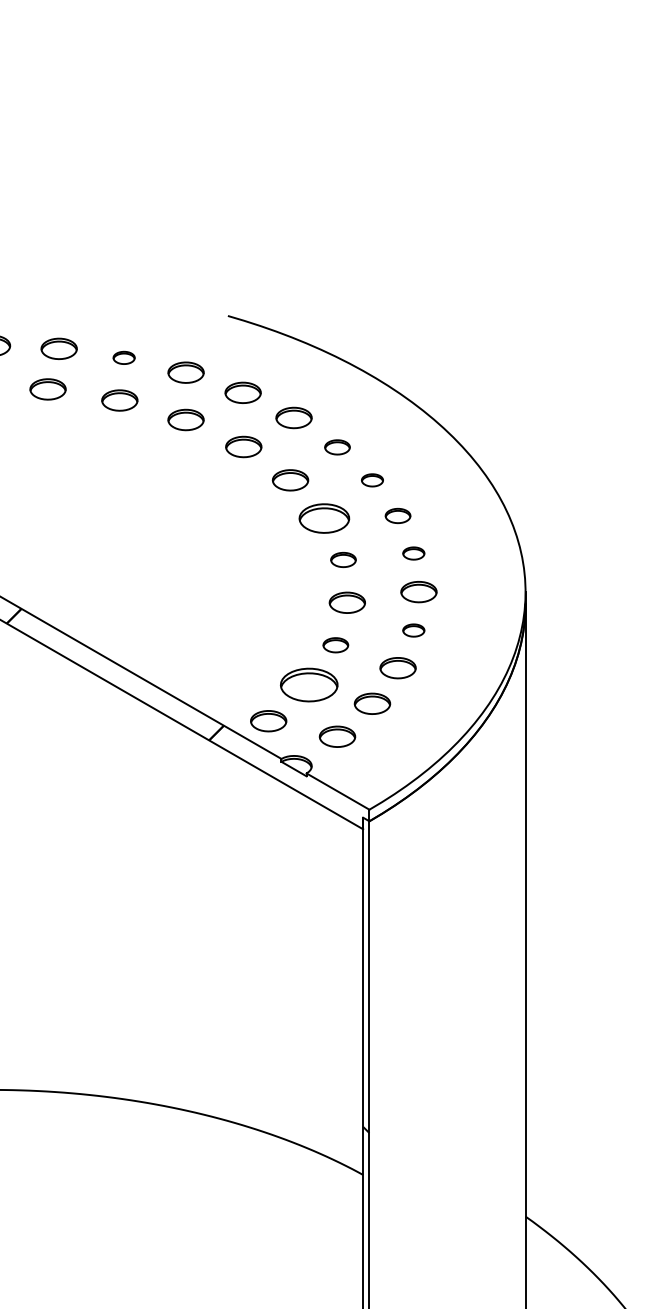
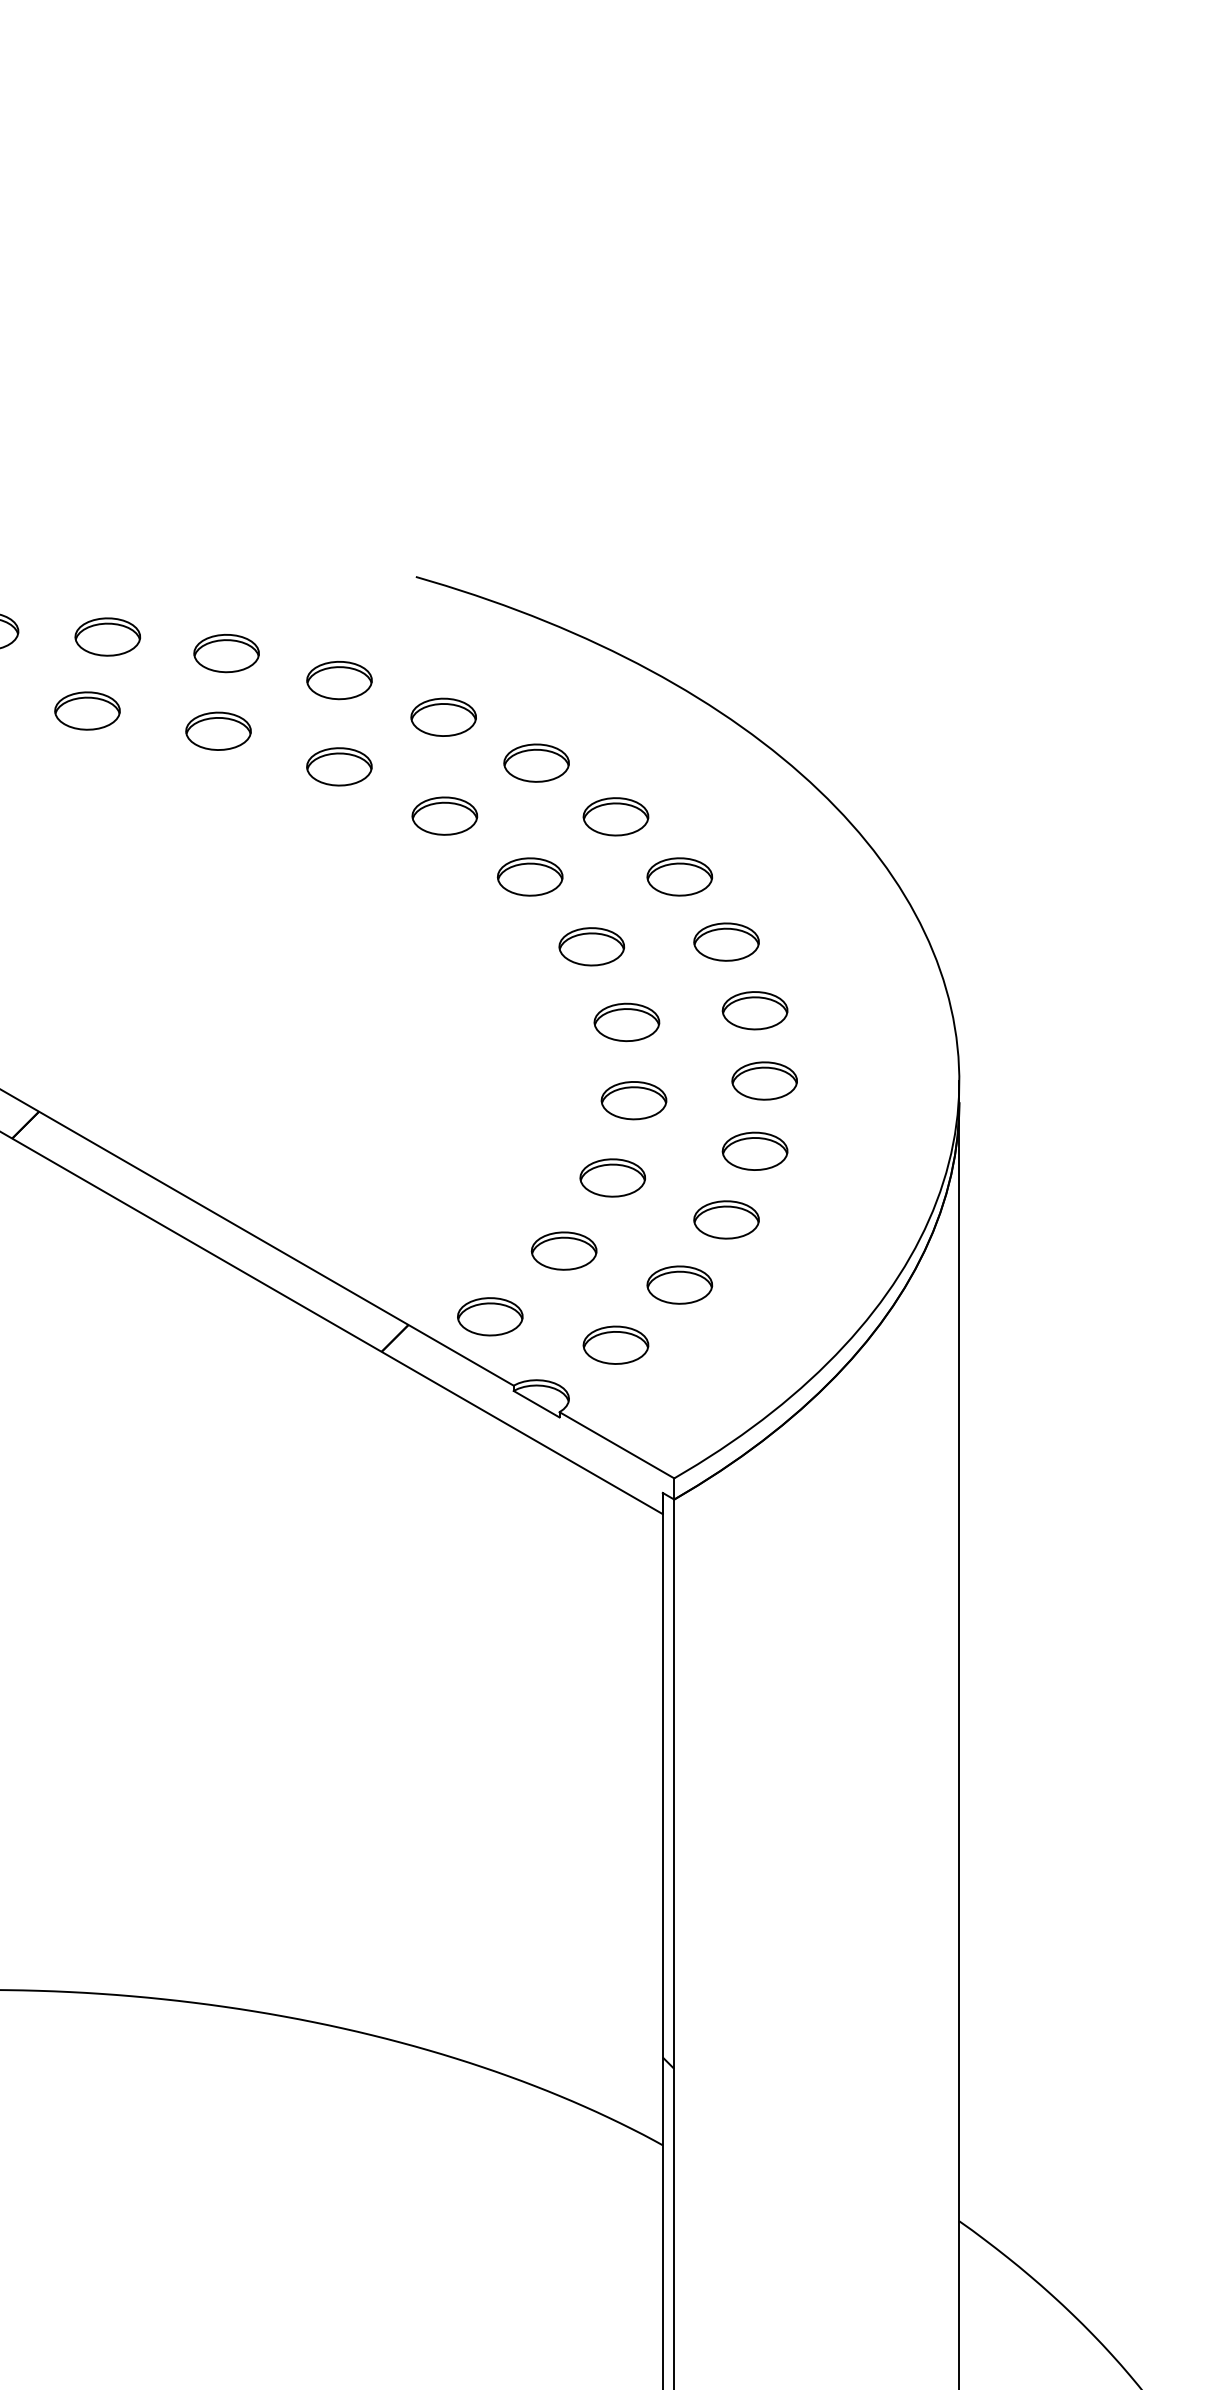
part: (123, 357) -> (225, 652), size x1.67
part: (337, 447) -> (615, 817), size x1.43
part: (372, 480) -> (679, 877), size x1.67
part: (397, 515) -> (725, 941), size x1.43
part: (323, 518) -> (590, 946), size x0.71
part: (413, 553) -> (754, 1010), size x1.67
part: (343, 559) -> (626, 1021), size x1.43
part: (413, 630) -> (754, 1151), size x1.67
part: (335, 645) -> (612, 1178), size x1.43
part: (308, 685) -> (563, 1251), size x0.62

